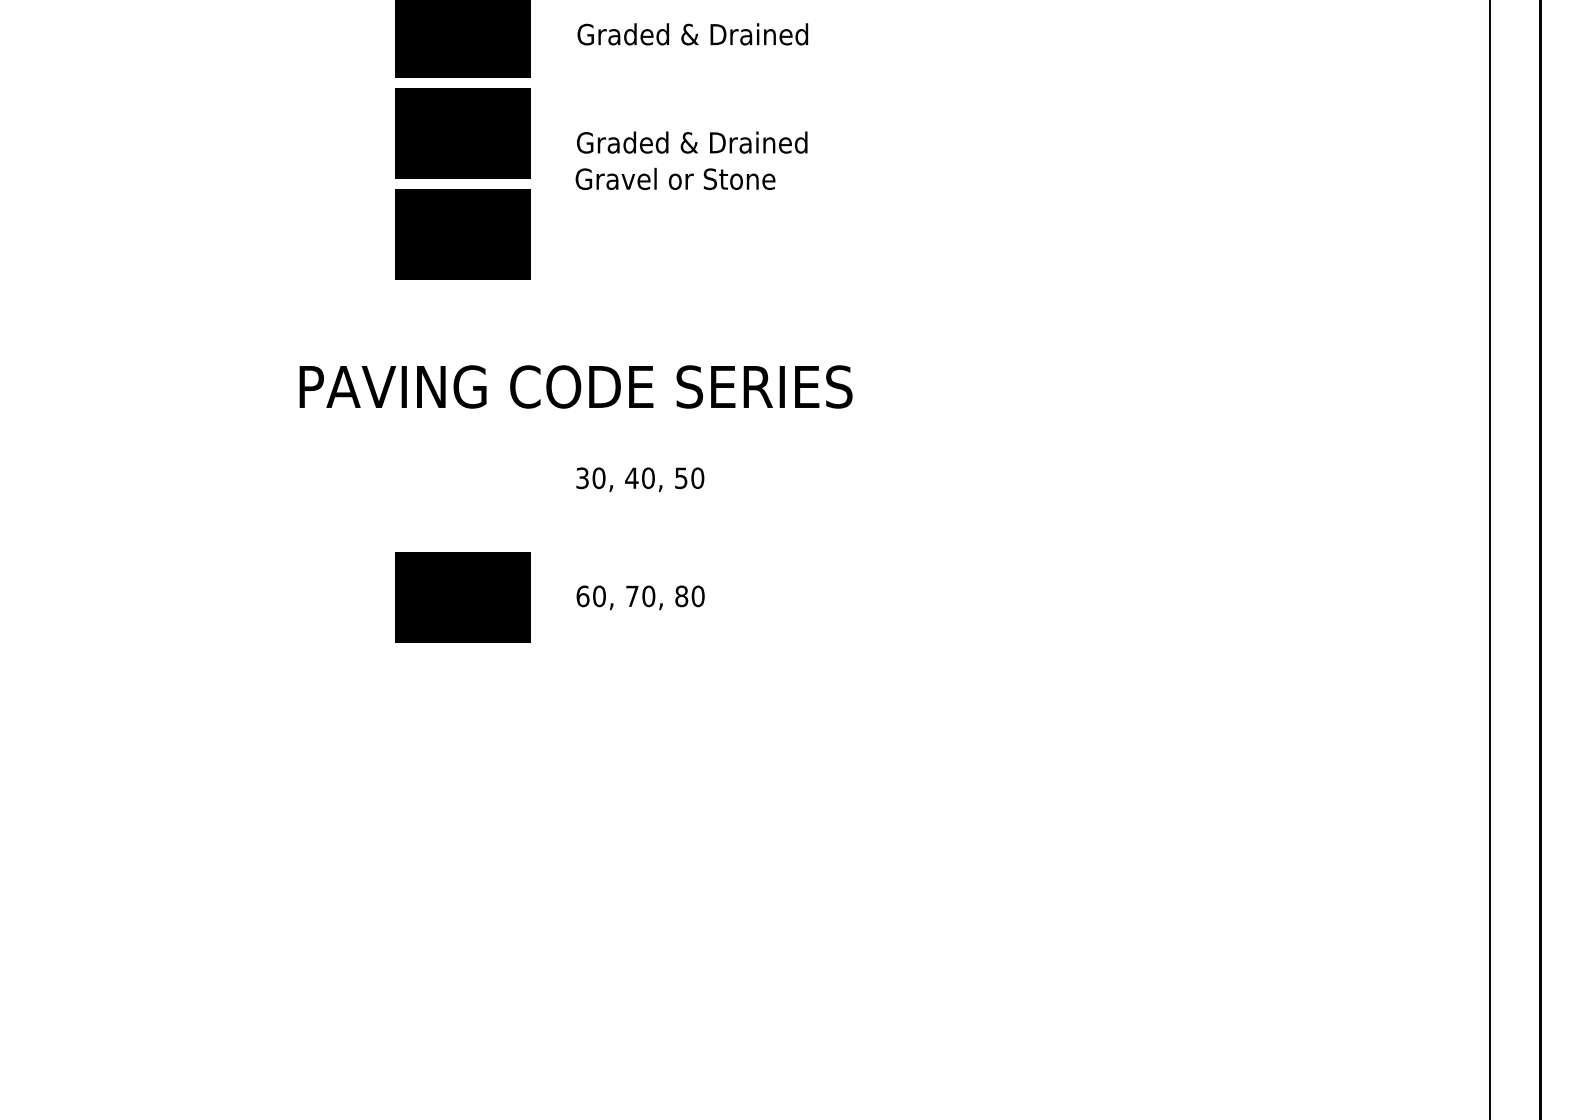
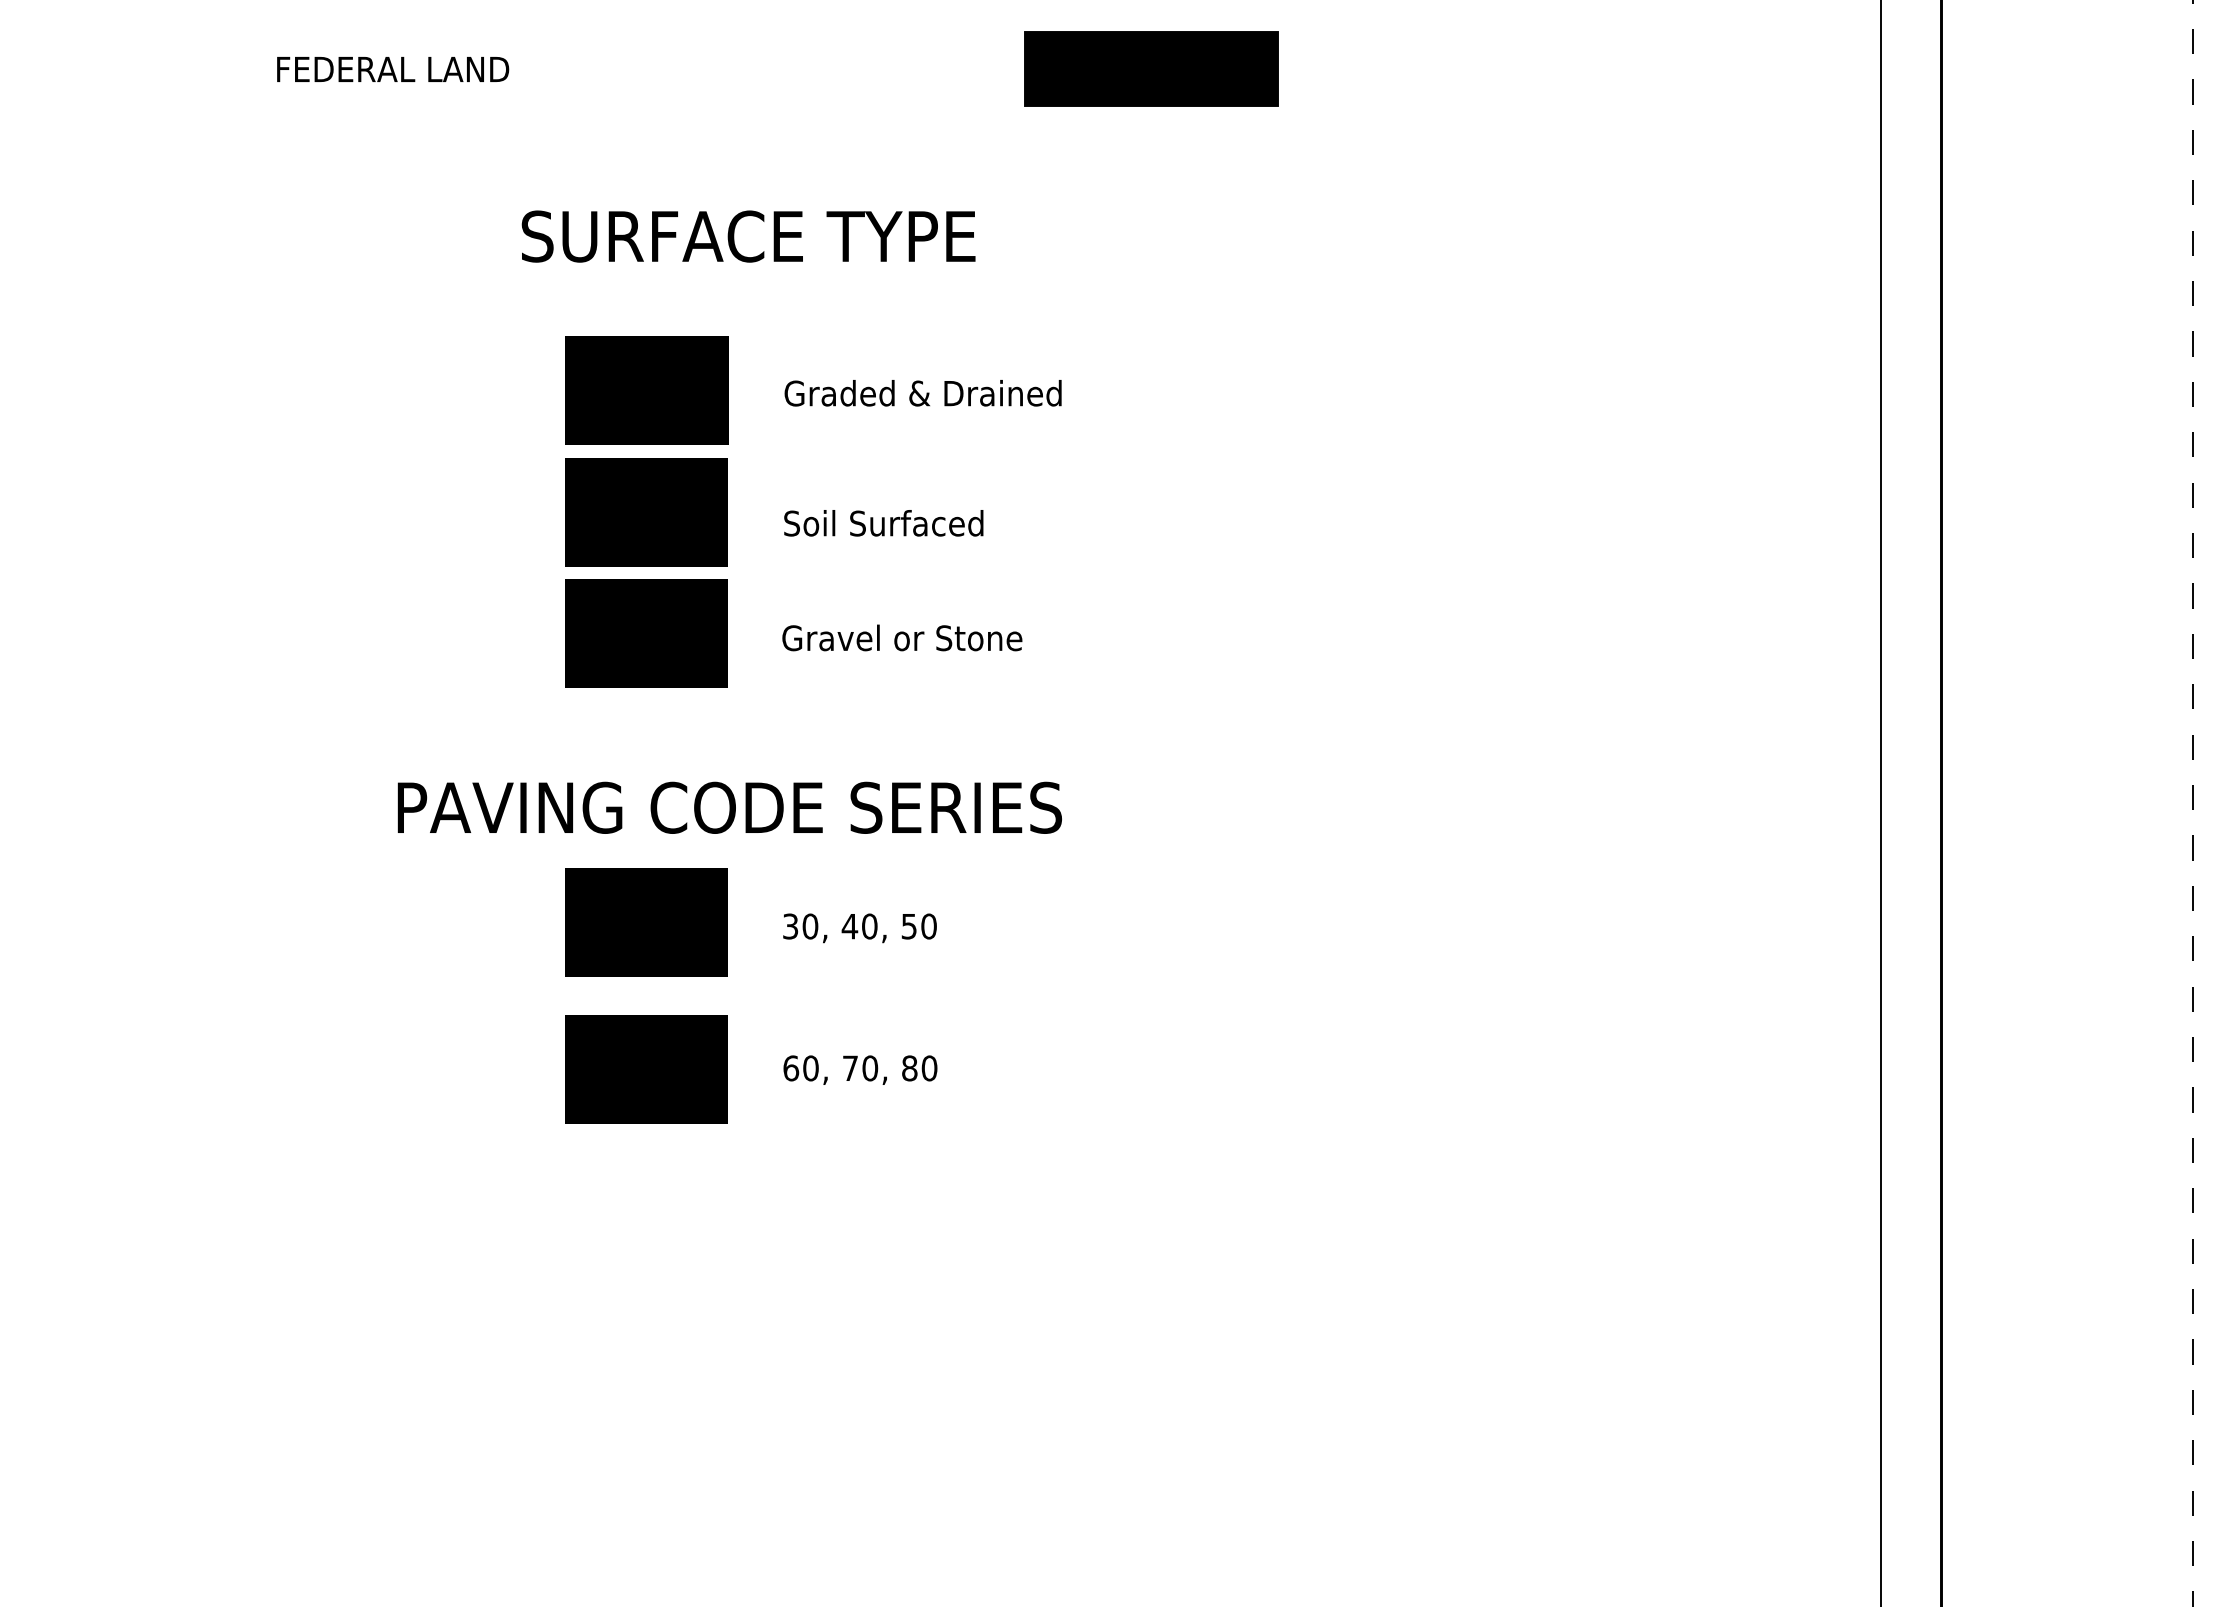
text: (691, 142) -> (921, 523), Graded & Drained -> Soil Surfaced
text: (675, 178) -> (902, 637), moved
text: (575, 386) -> (729, 807), moved
part: (462, 474) -> (646, 922), added

